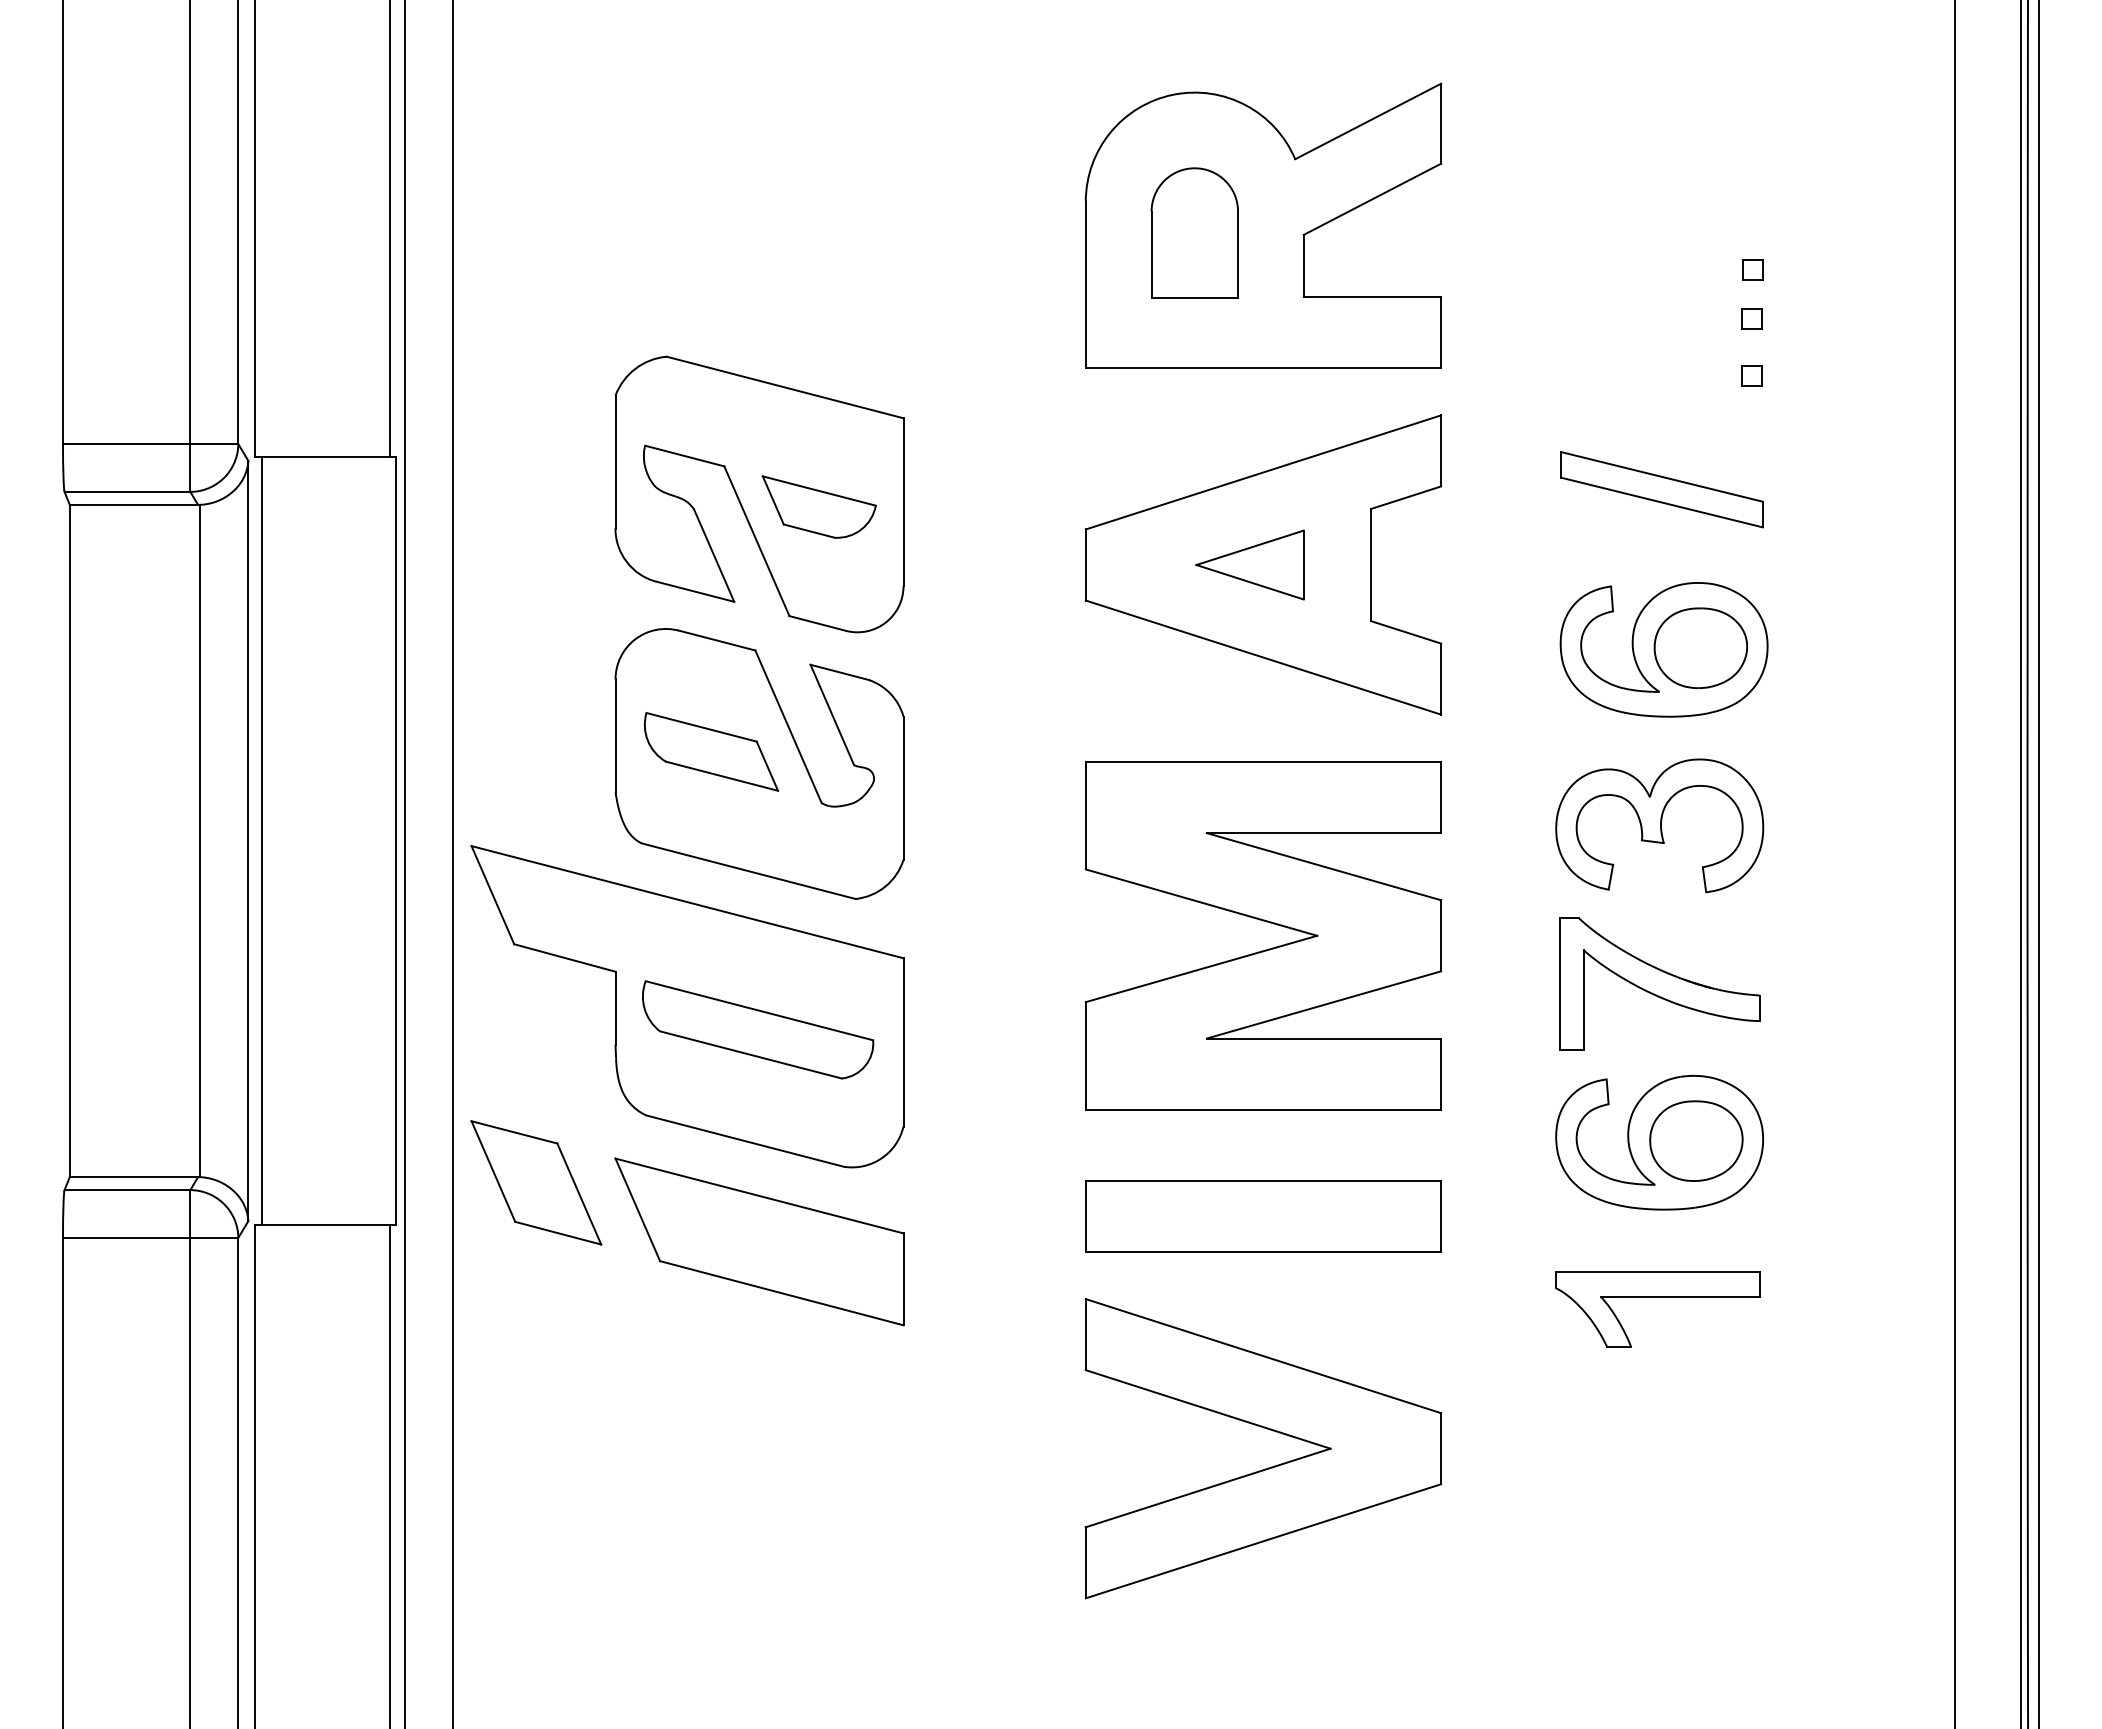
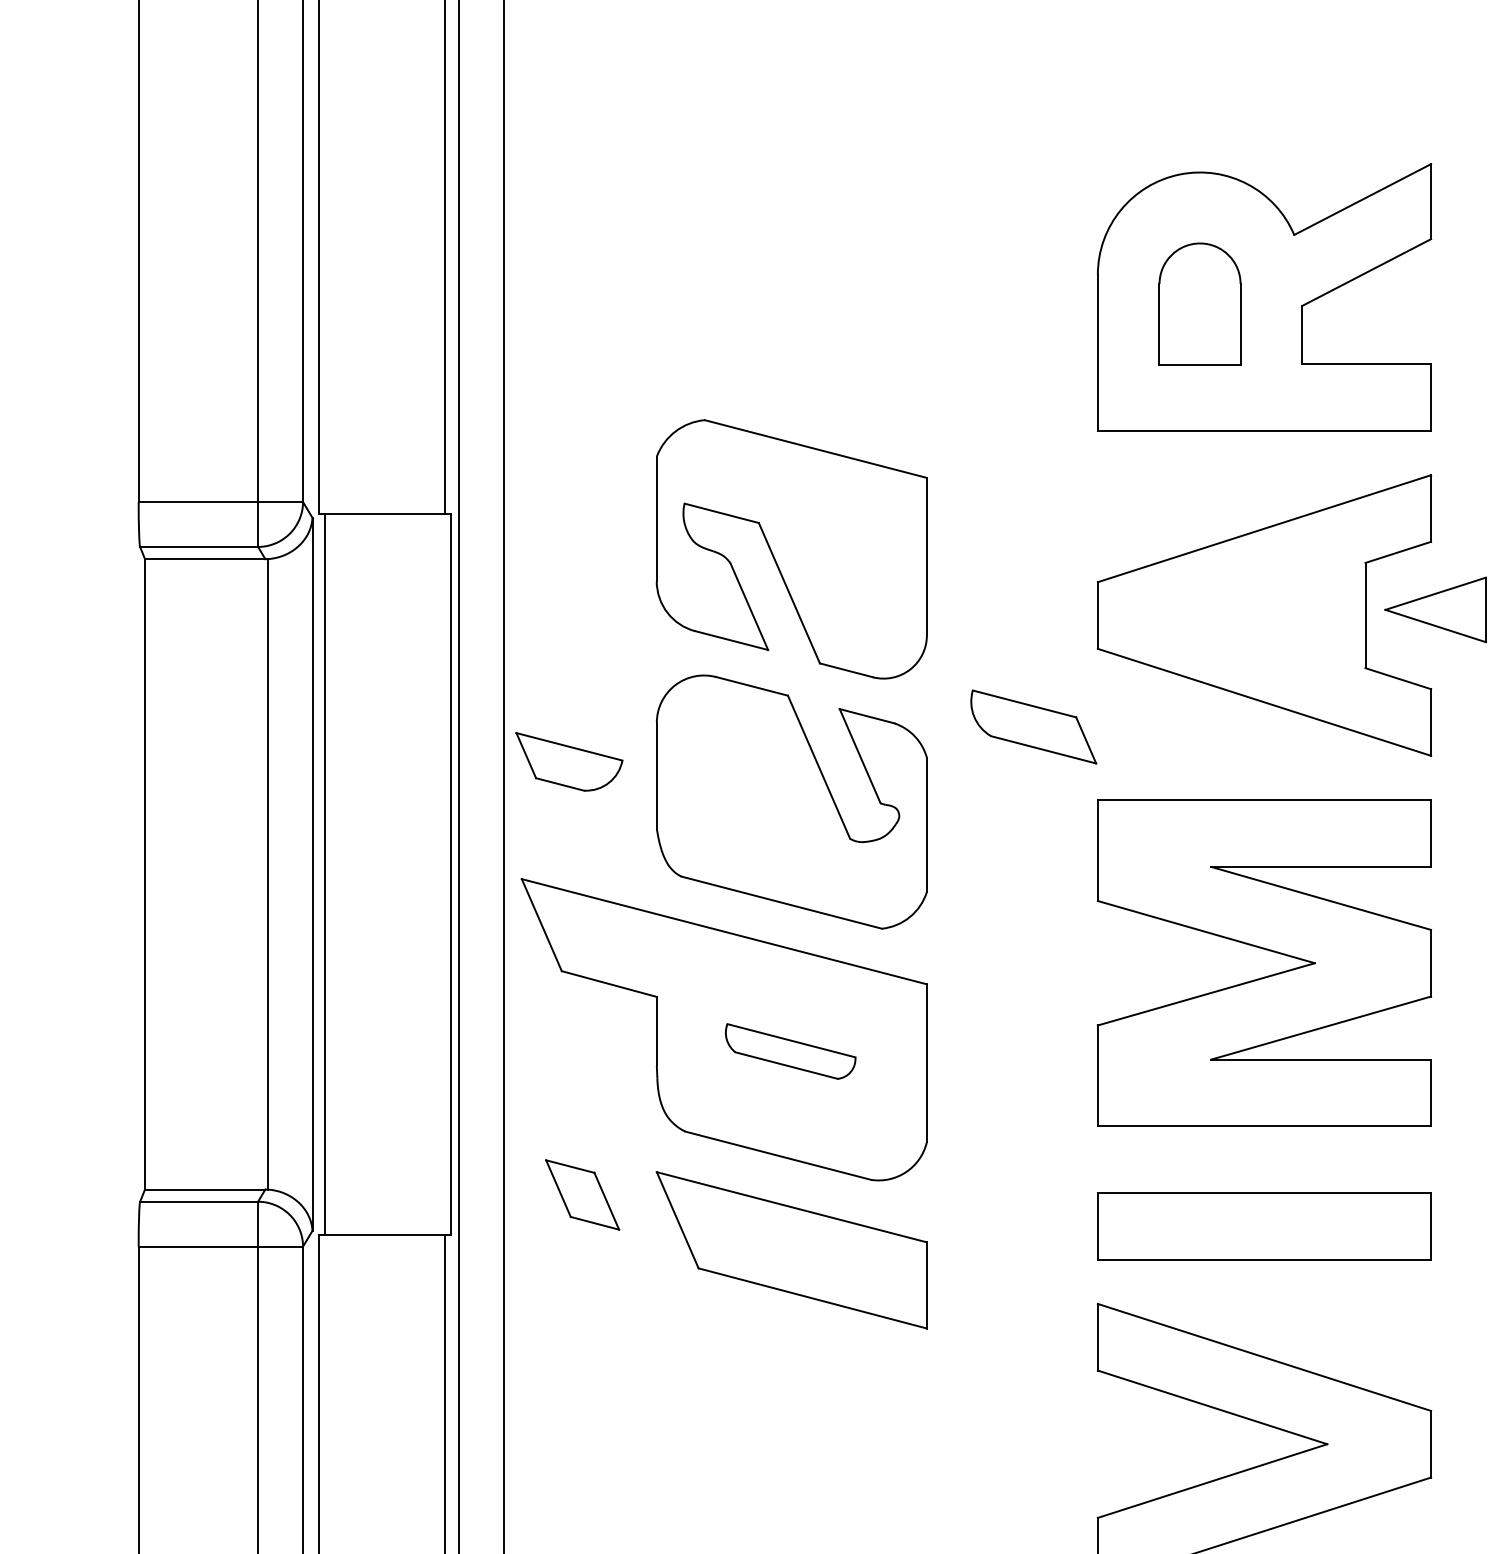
part: (818, 506) -> (568, 761), moved
part: (1249, 564) -> (1435, 609), moved
part: (710, 751) -> (1032, 726), moved
part: (758, 1029) -> (790, 1051), size x0.6
part: (536, 1182) -> (582, 1194), size x0.6

